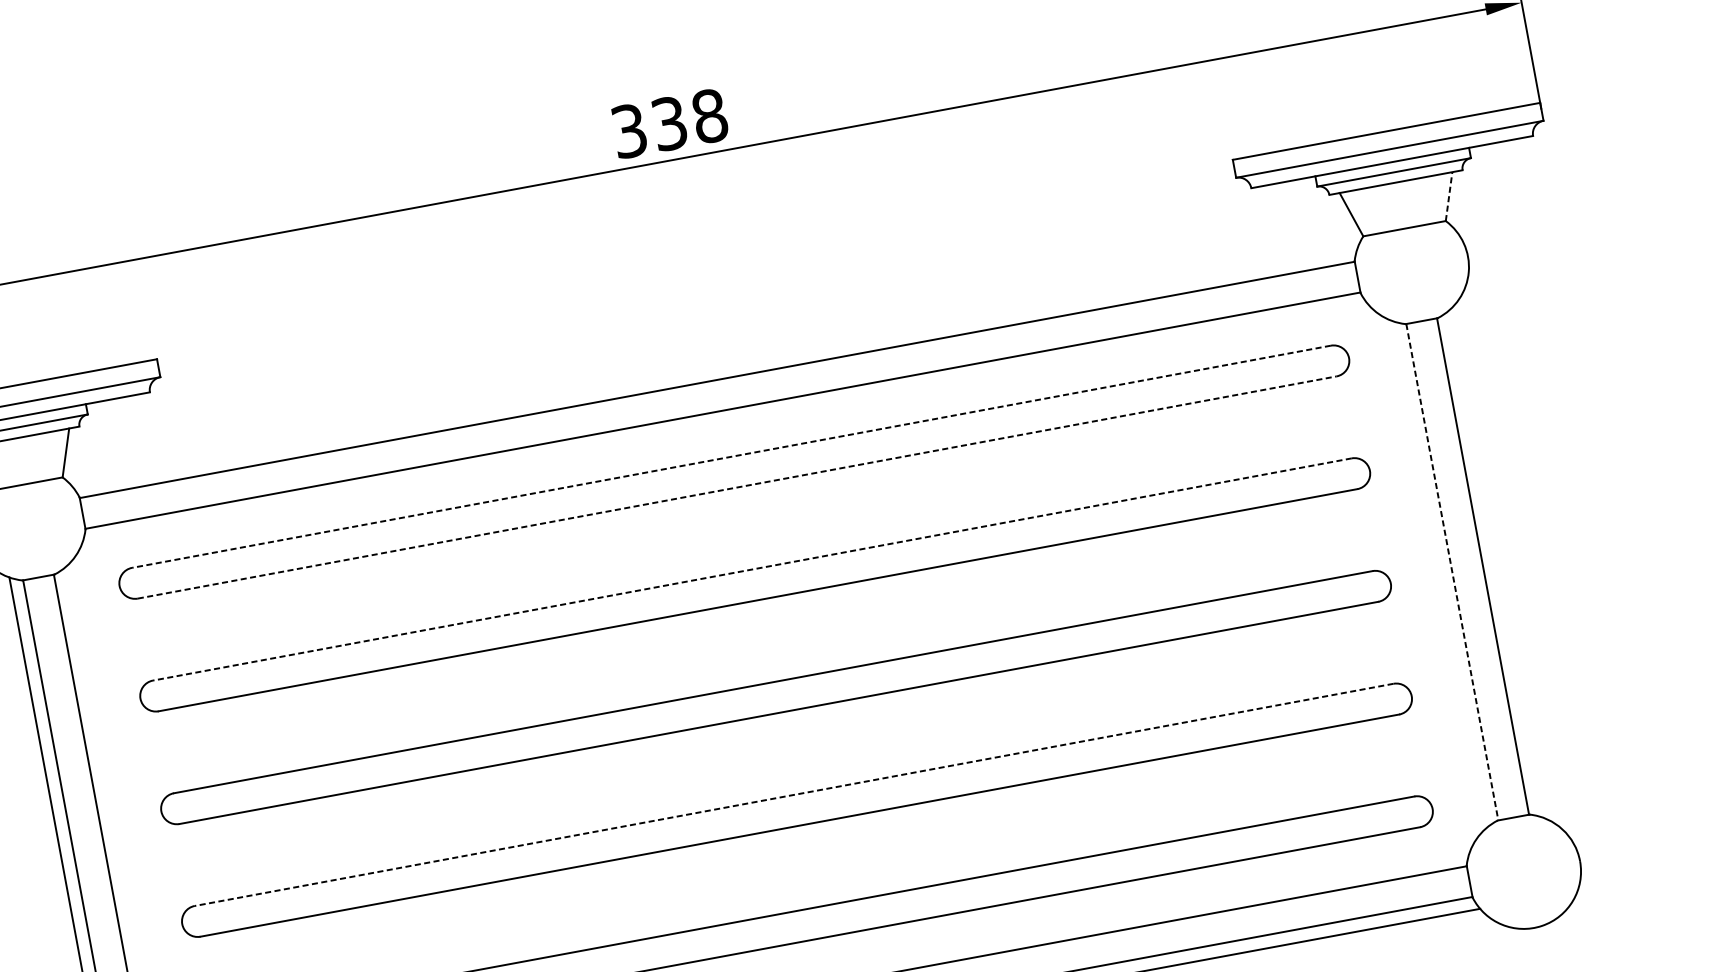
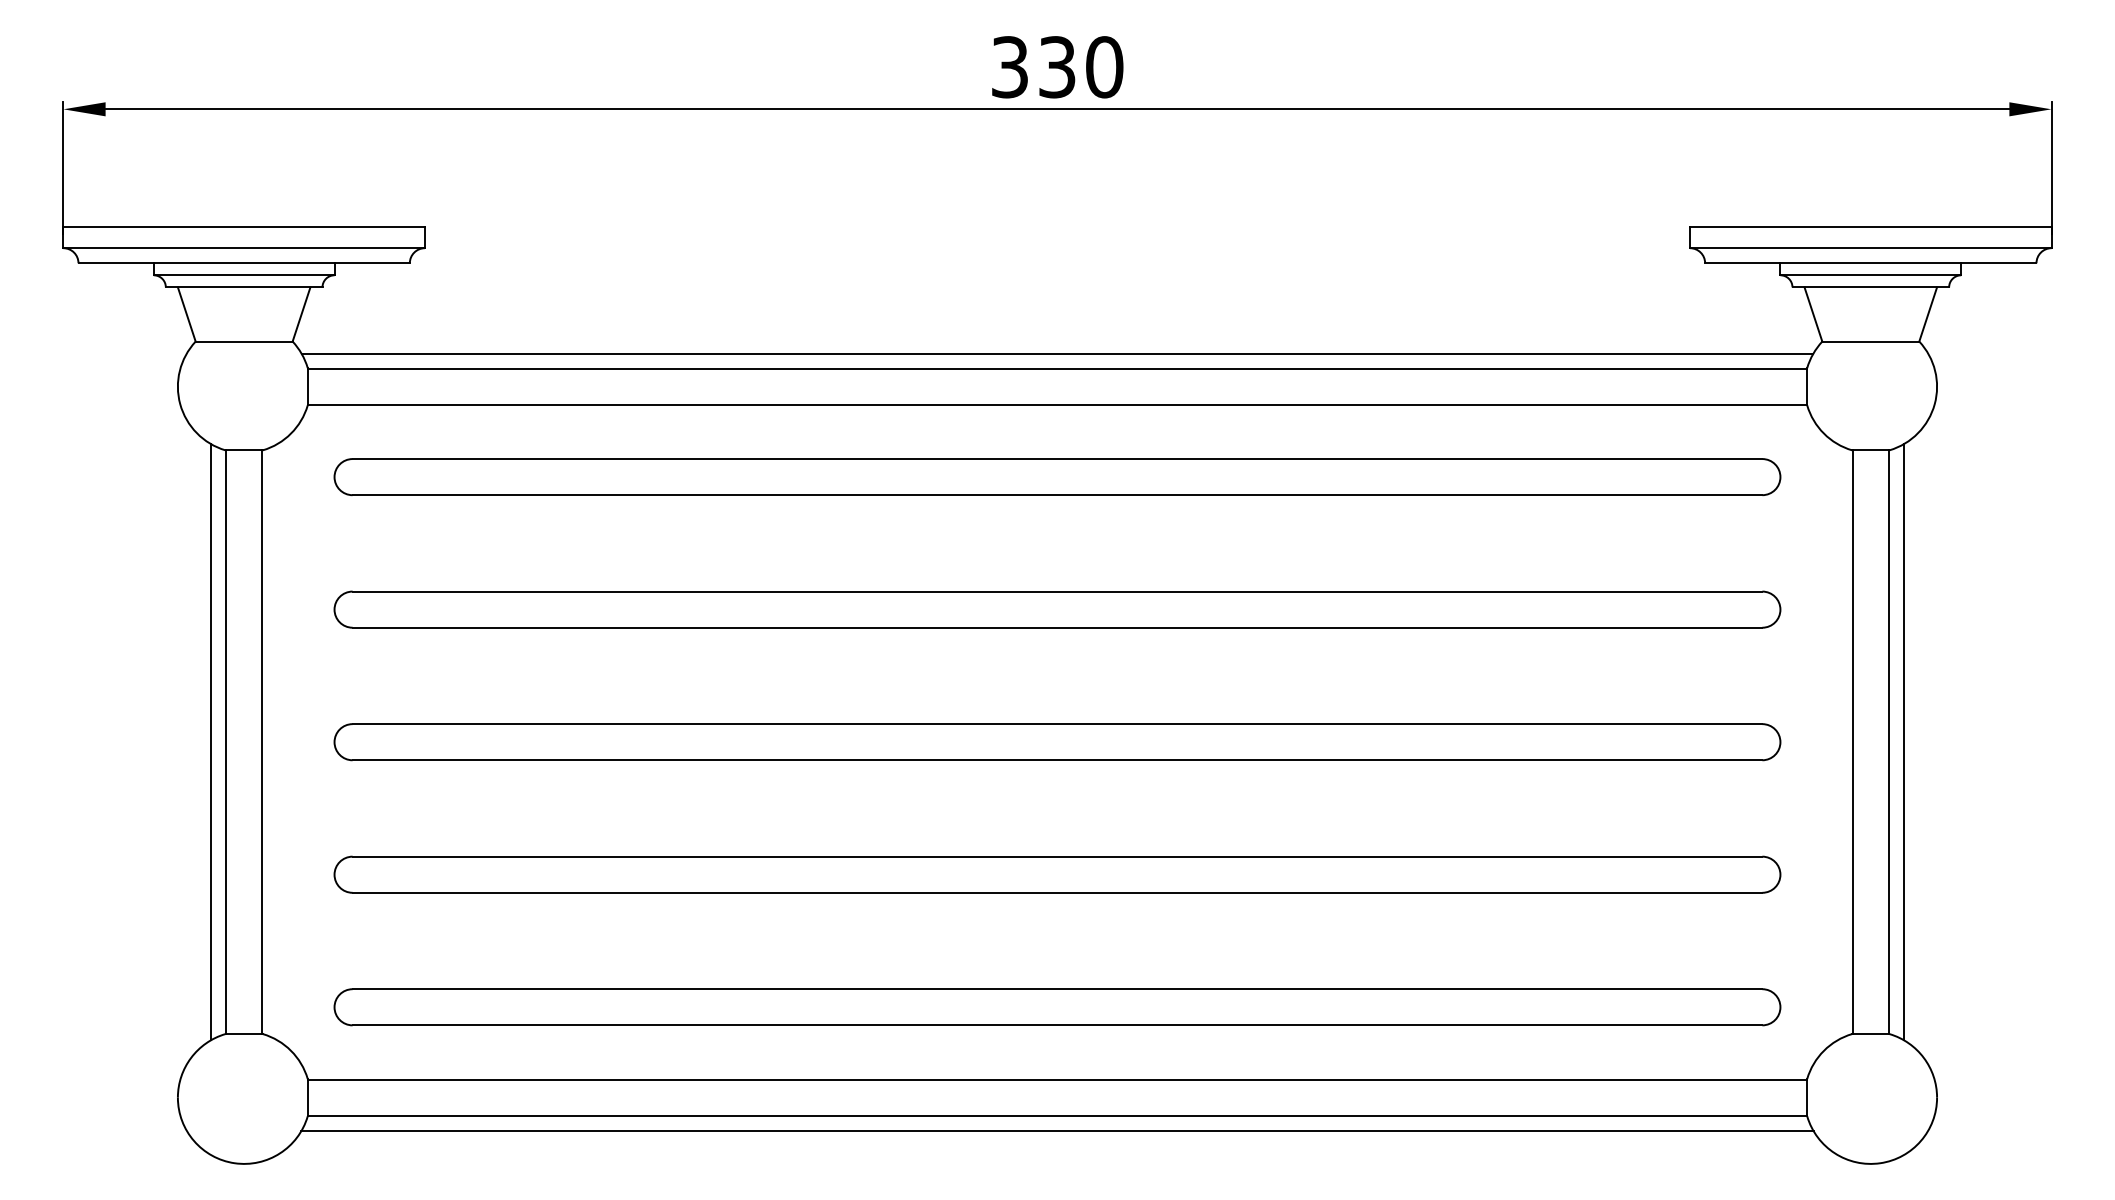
text: (709, 116) -> (1104, 67), 338 -> 330
line: (1449, 196) -> (1928, 314), dashed -> solid
line: (714, 367) -> (1057, 353), added
line: (731, 457) -> (1057, 459), dashed -> solid
line: (737, 487) -> (1057, 495), dashed -> solid
line: (1495, 564) -> (1903, 742), added
line: (752, 569) -> (1057, 591), dashed -> solid
line: (1452, 572) -> (1852, 742), dashed -> solid
line: (794, 794) -> (1057, 856), dashed -> solid

